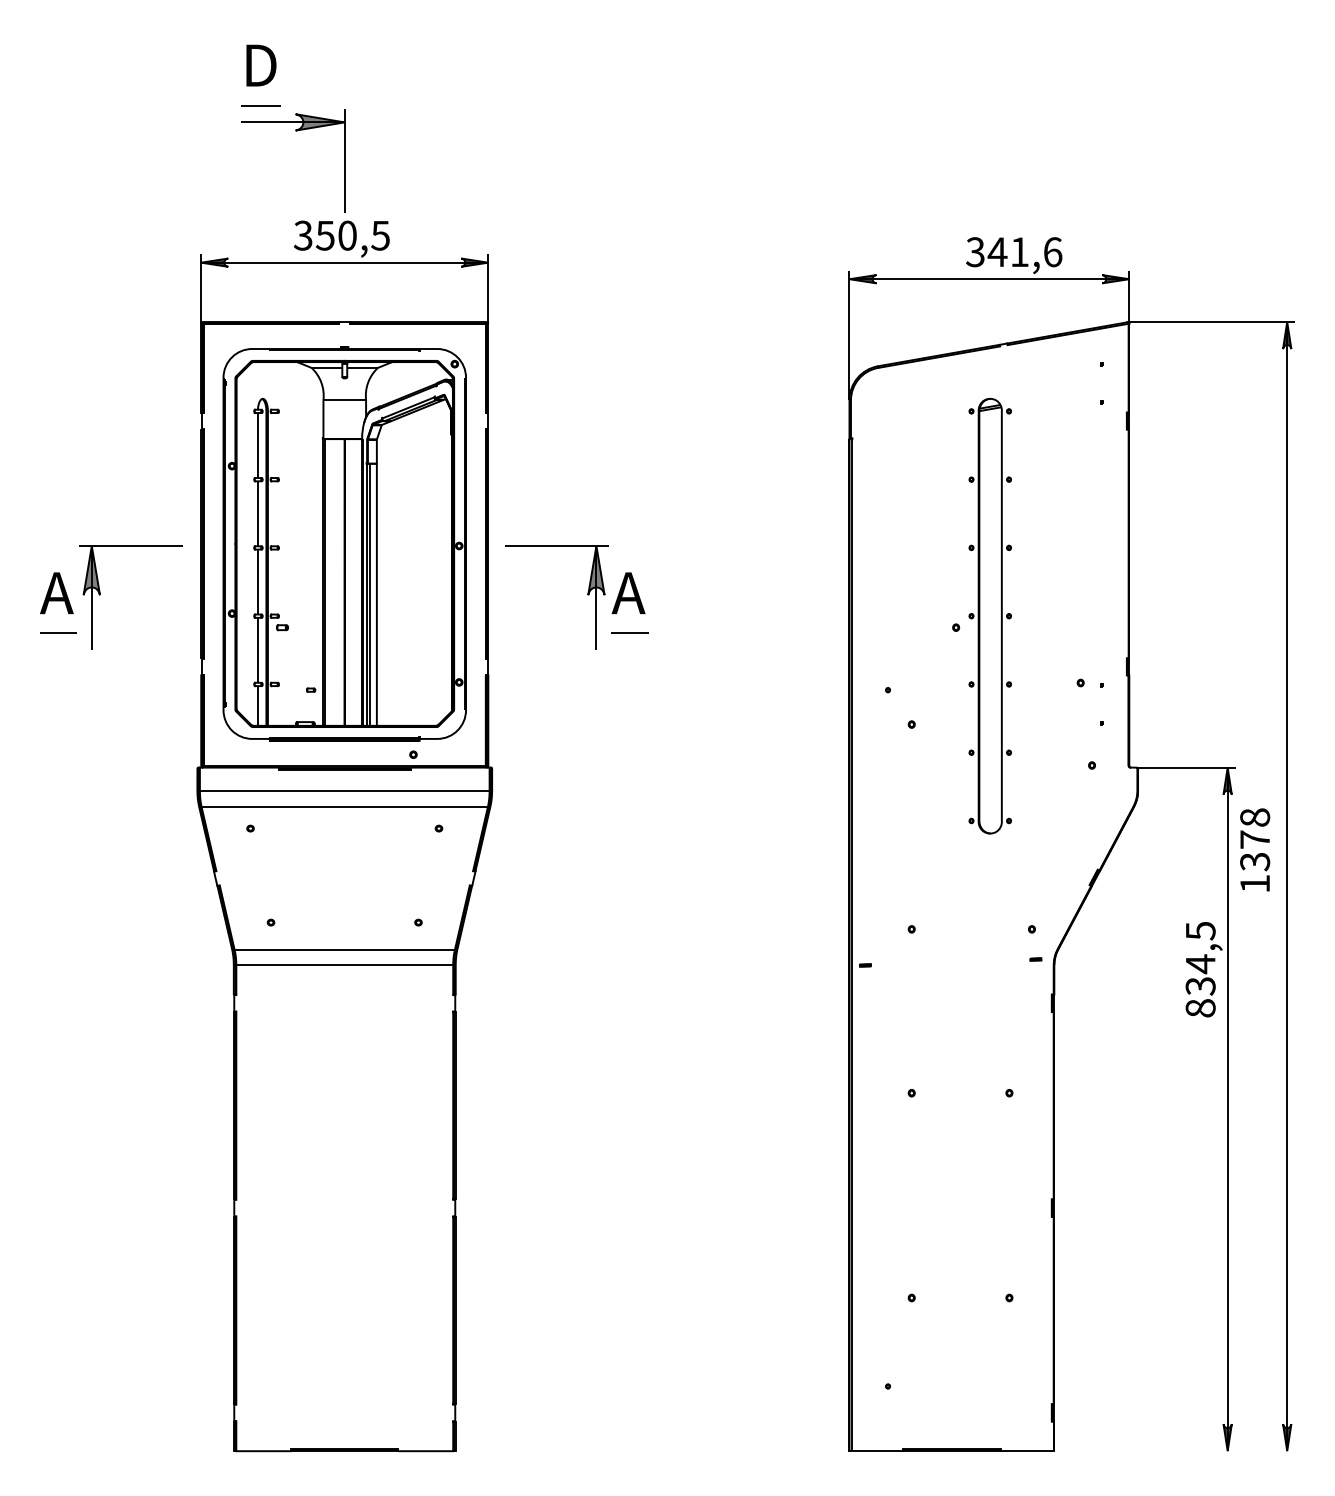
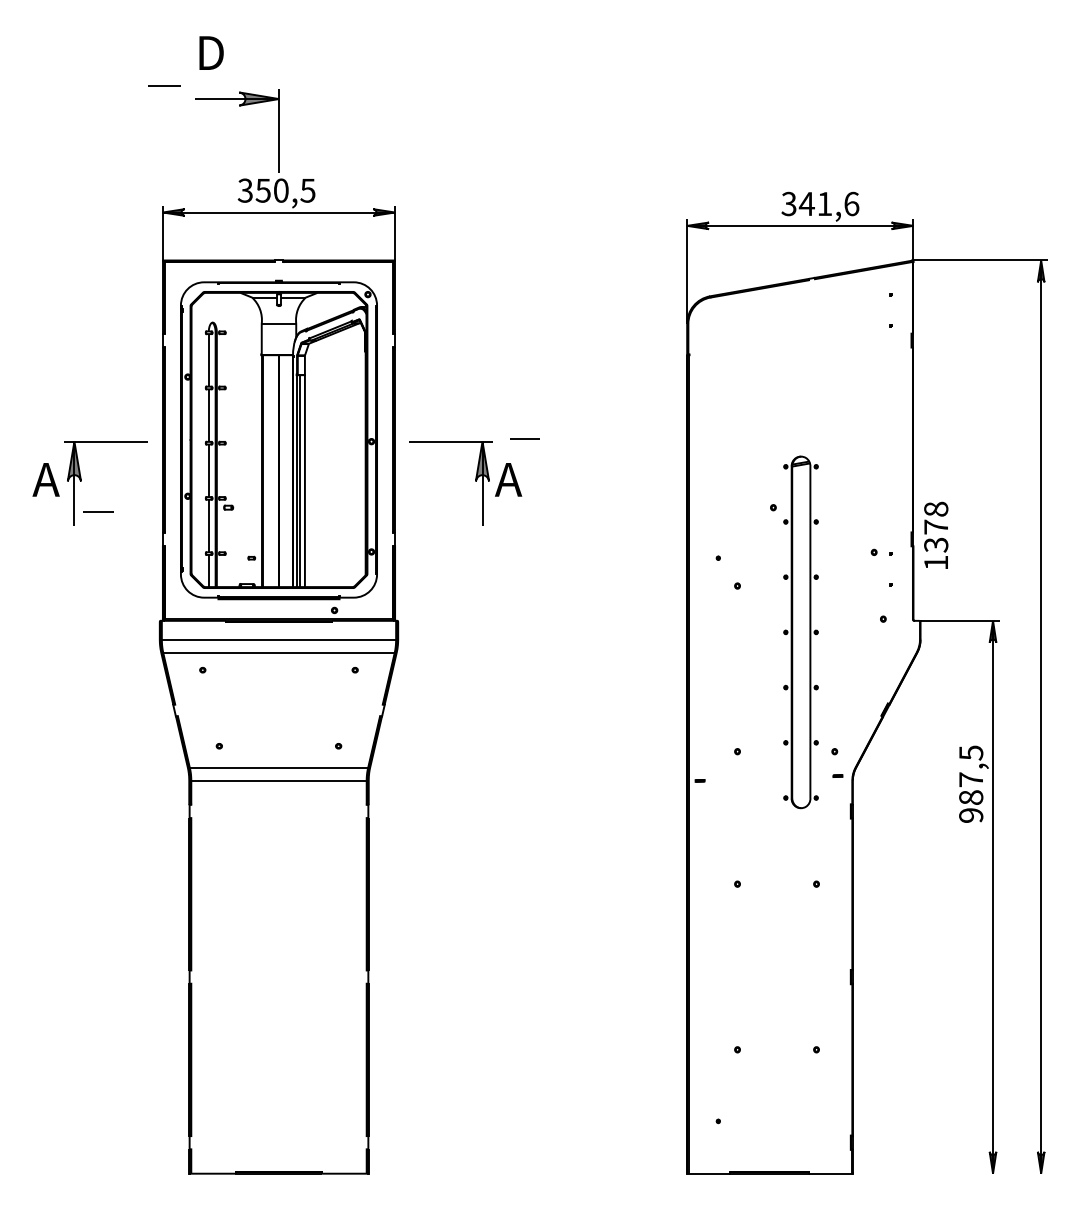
line: (261, 105) -> (164, 85), moved
part: (989, 616) -> (800, 632), moved
line: (58, 632) -> (98, 511), moved
line: (629, 632) -> (524, 438), moved
text: (1255, 848) -> (936, 534), moved
text: (1201, 984) -> (971, 796), 834,5 -> 987,5

